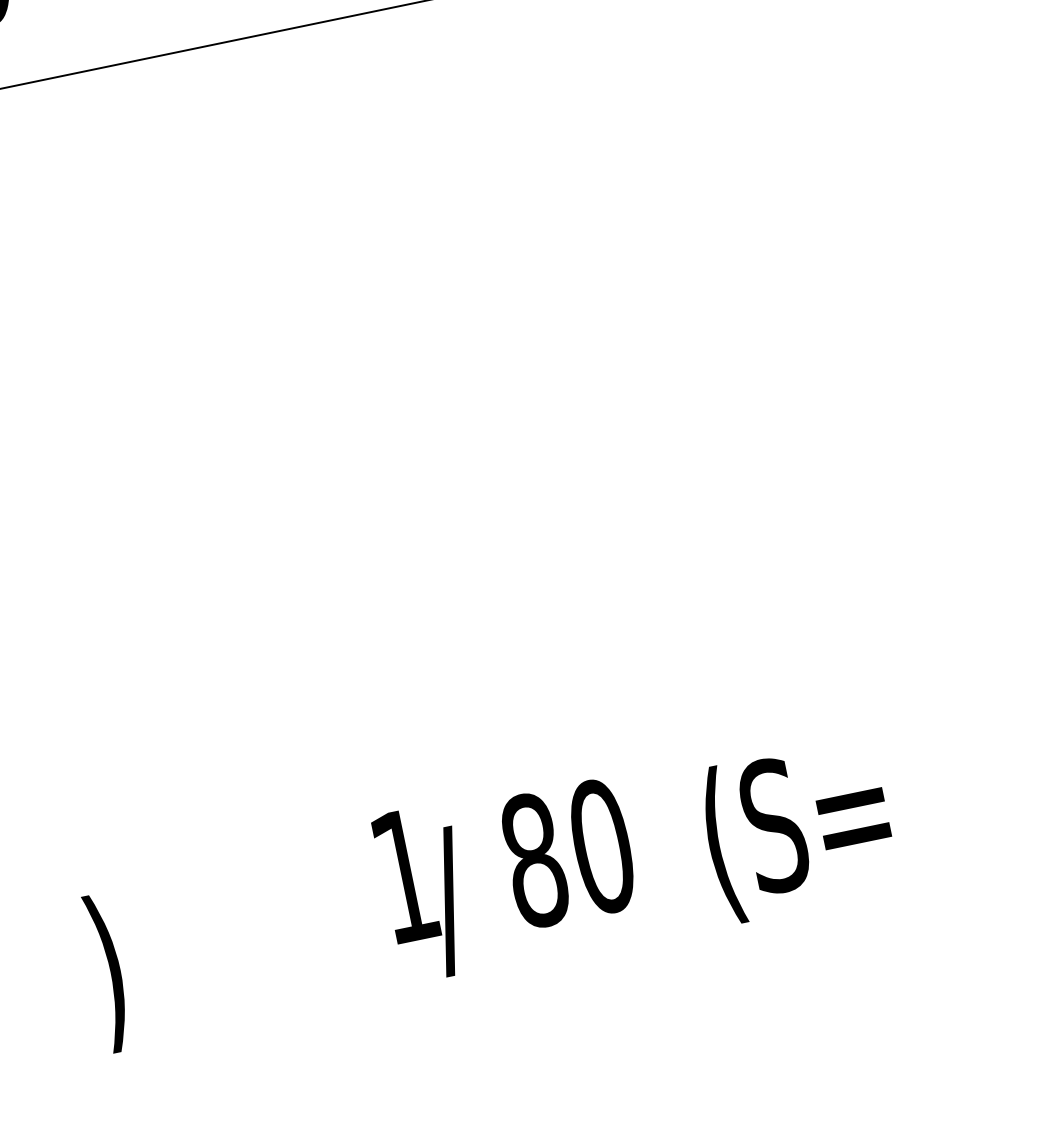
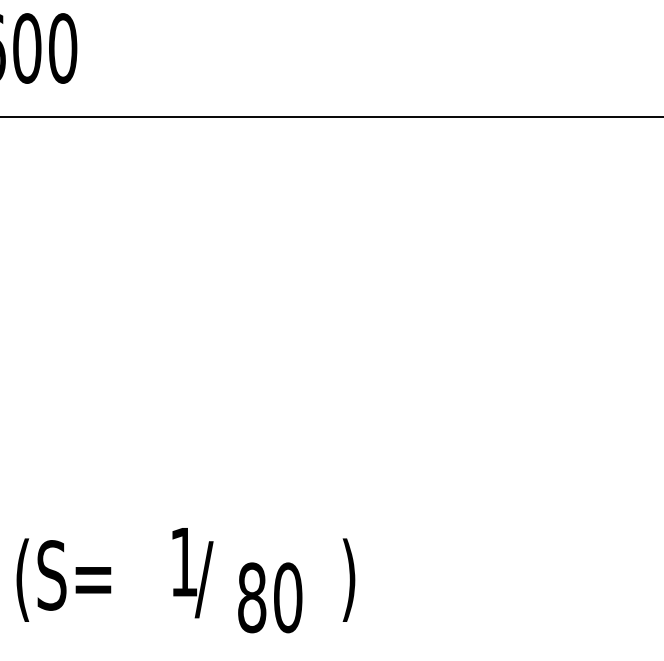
text: (796, 829) -> (389, 579), (S= -> )
text: (568, 852) -> (270, 597), moved
text: (185, 955) -> (63, 579), ) -> (S=

